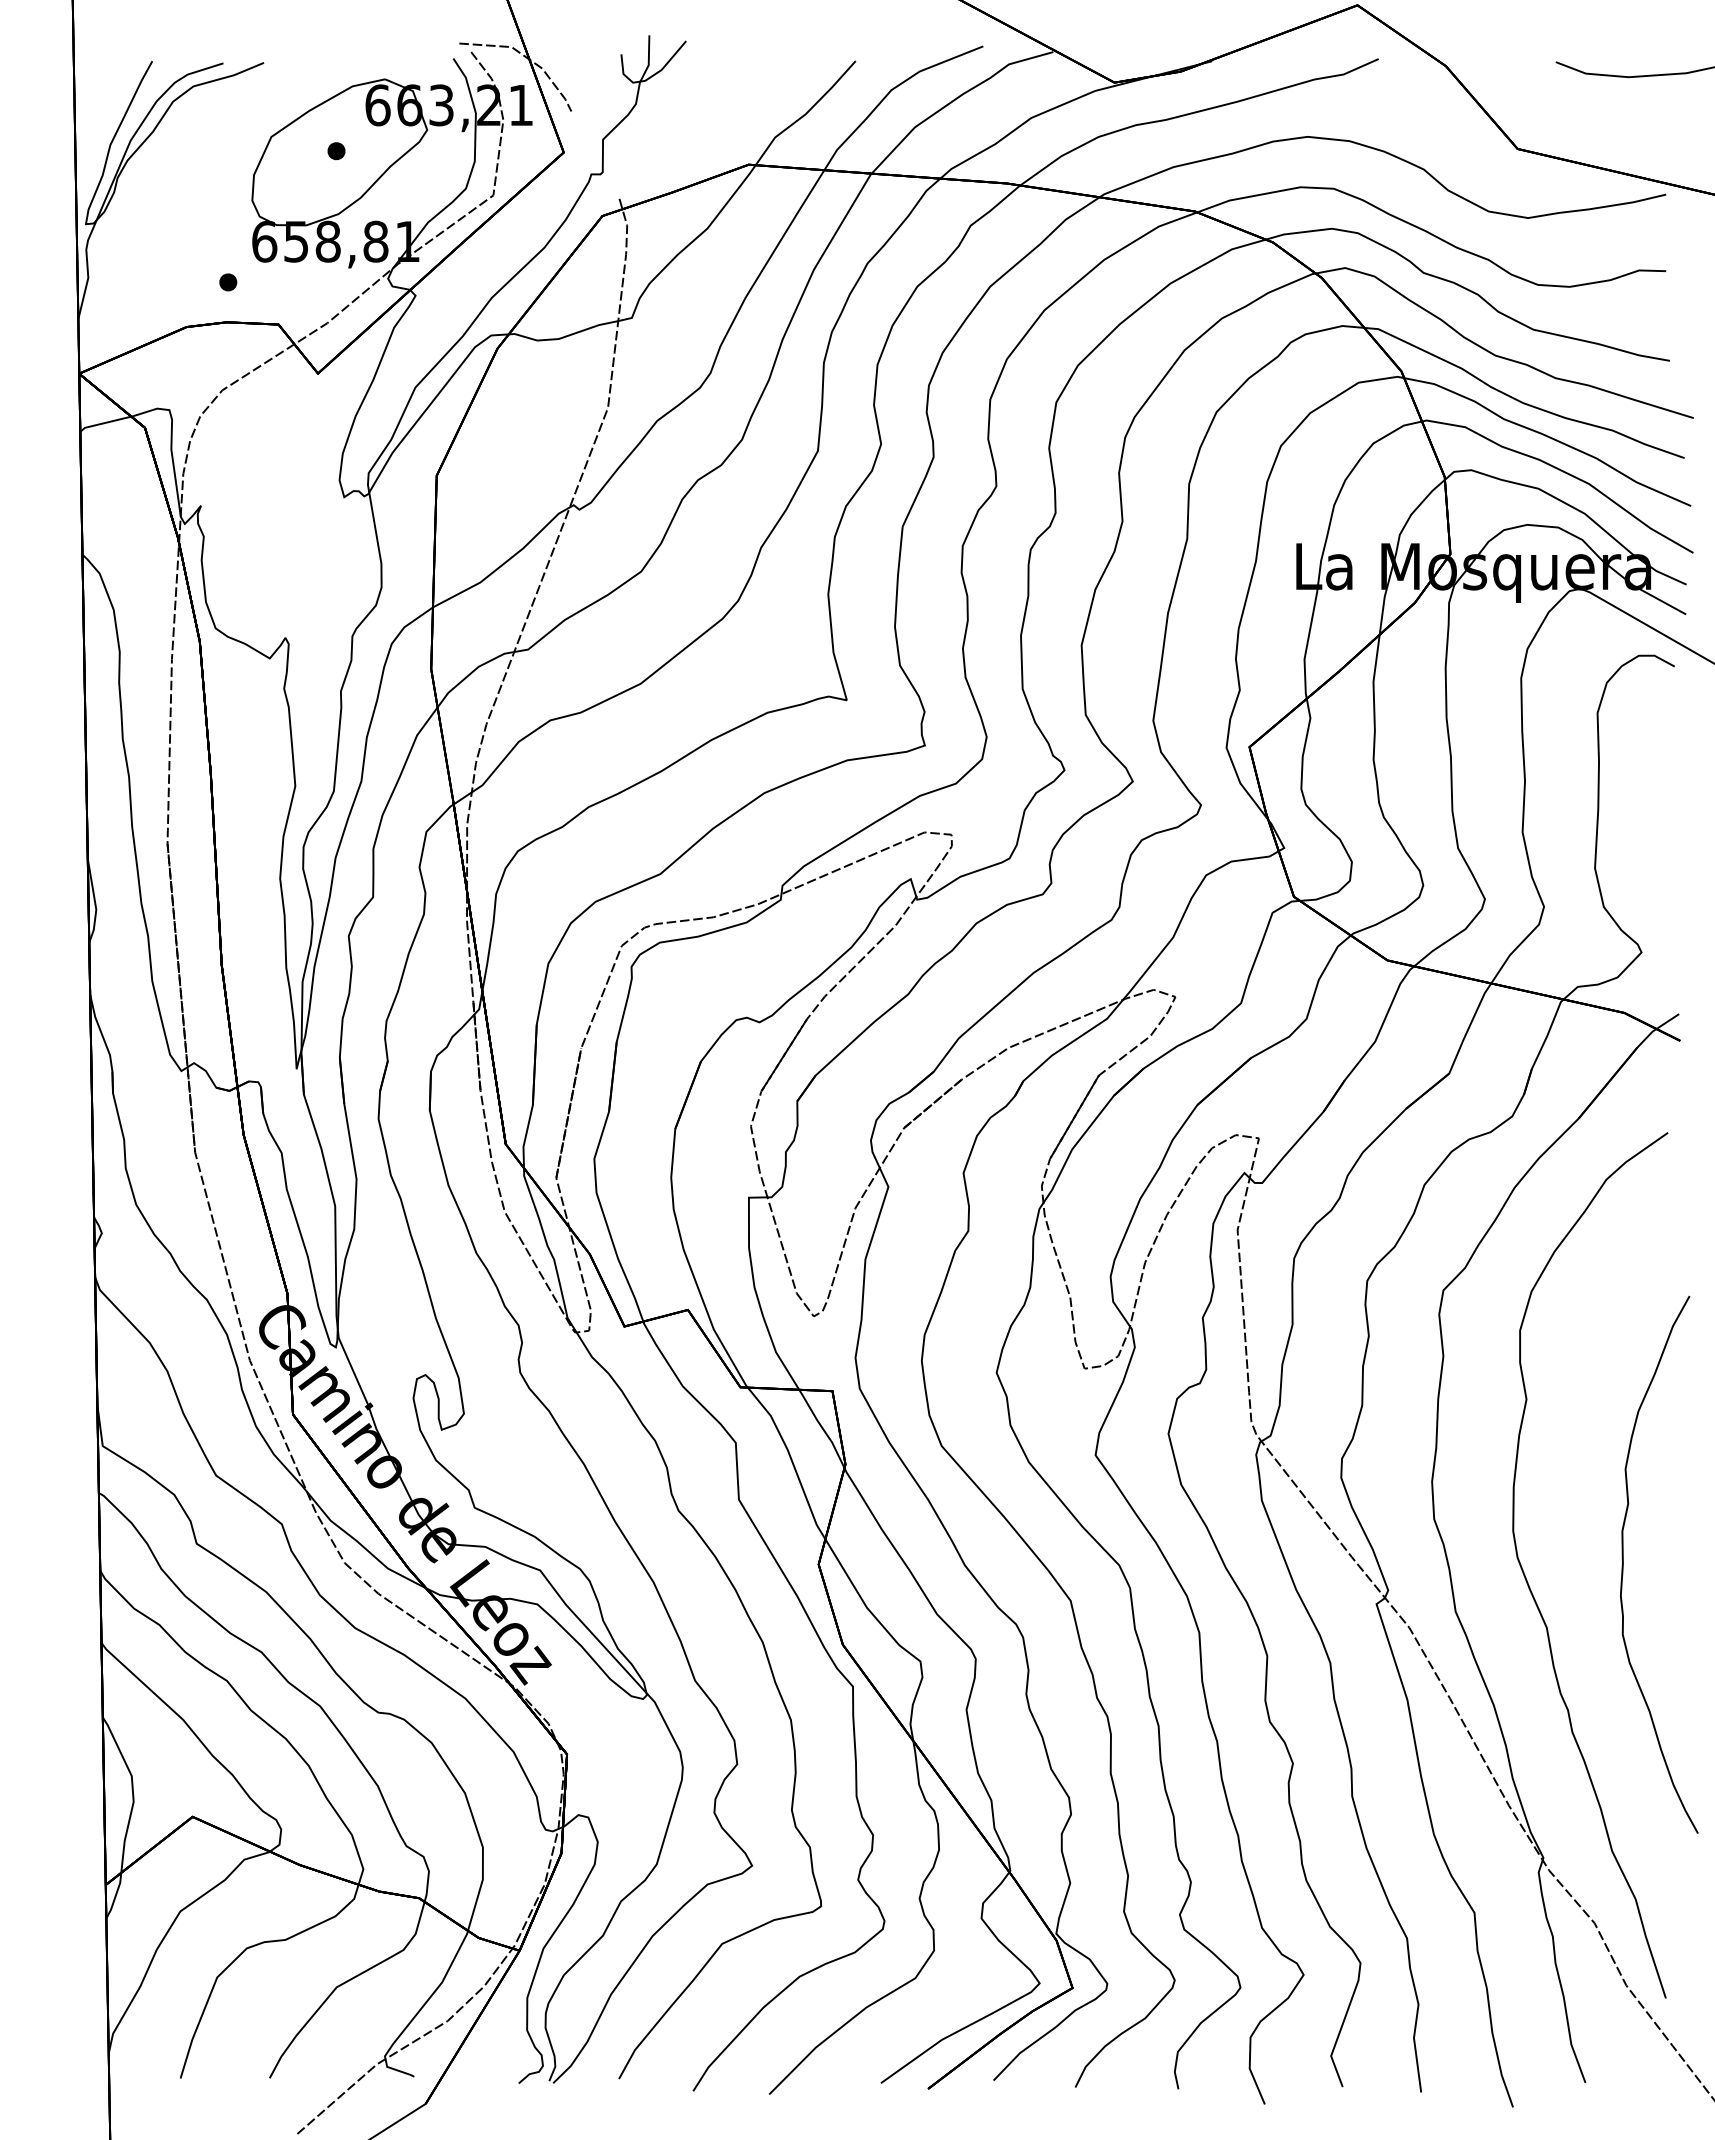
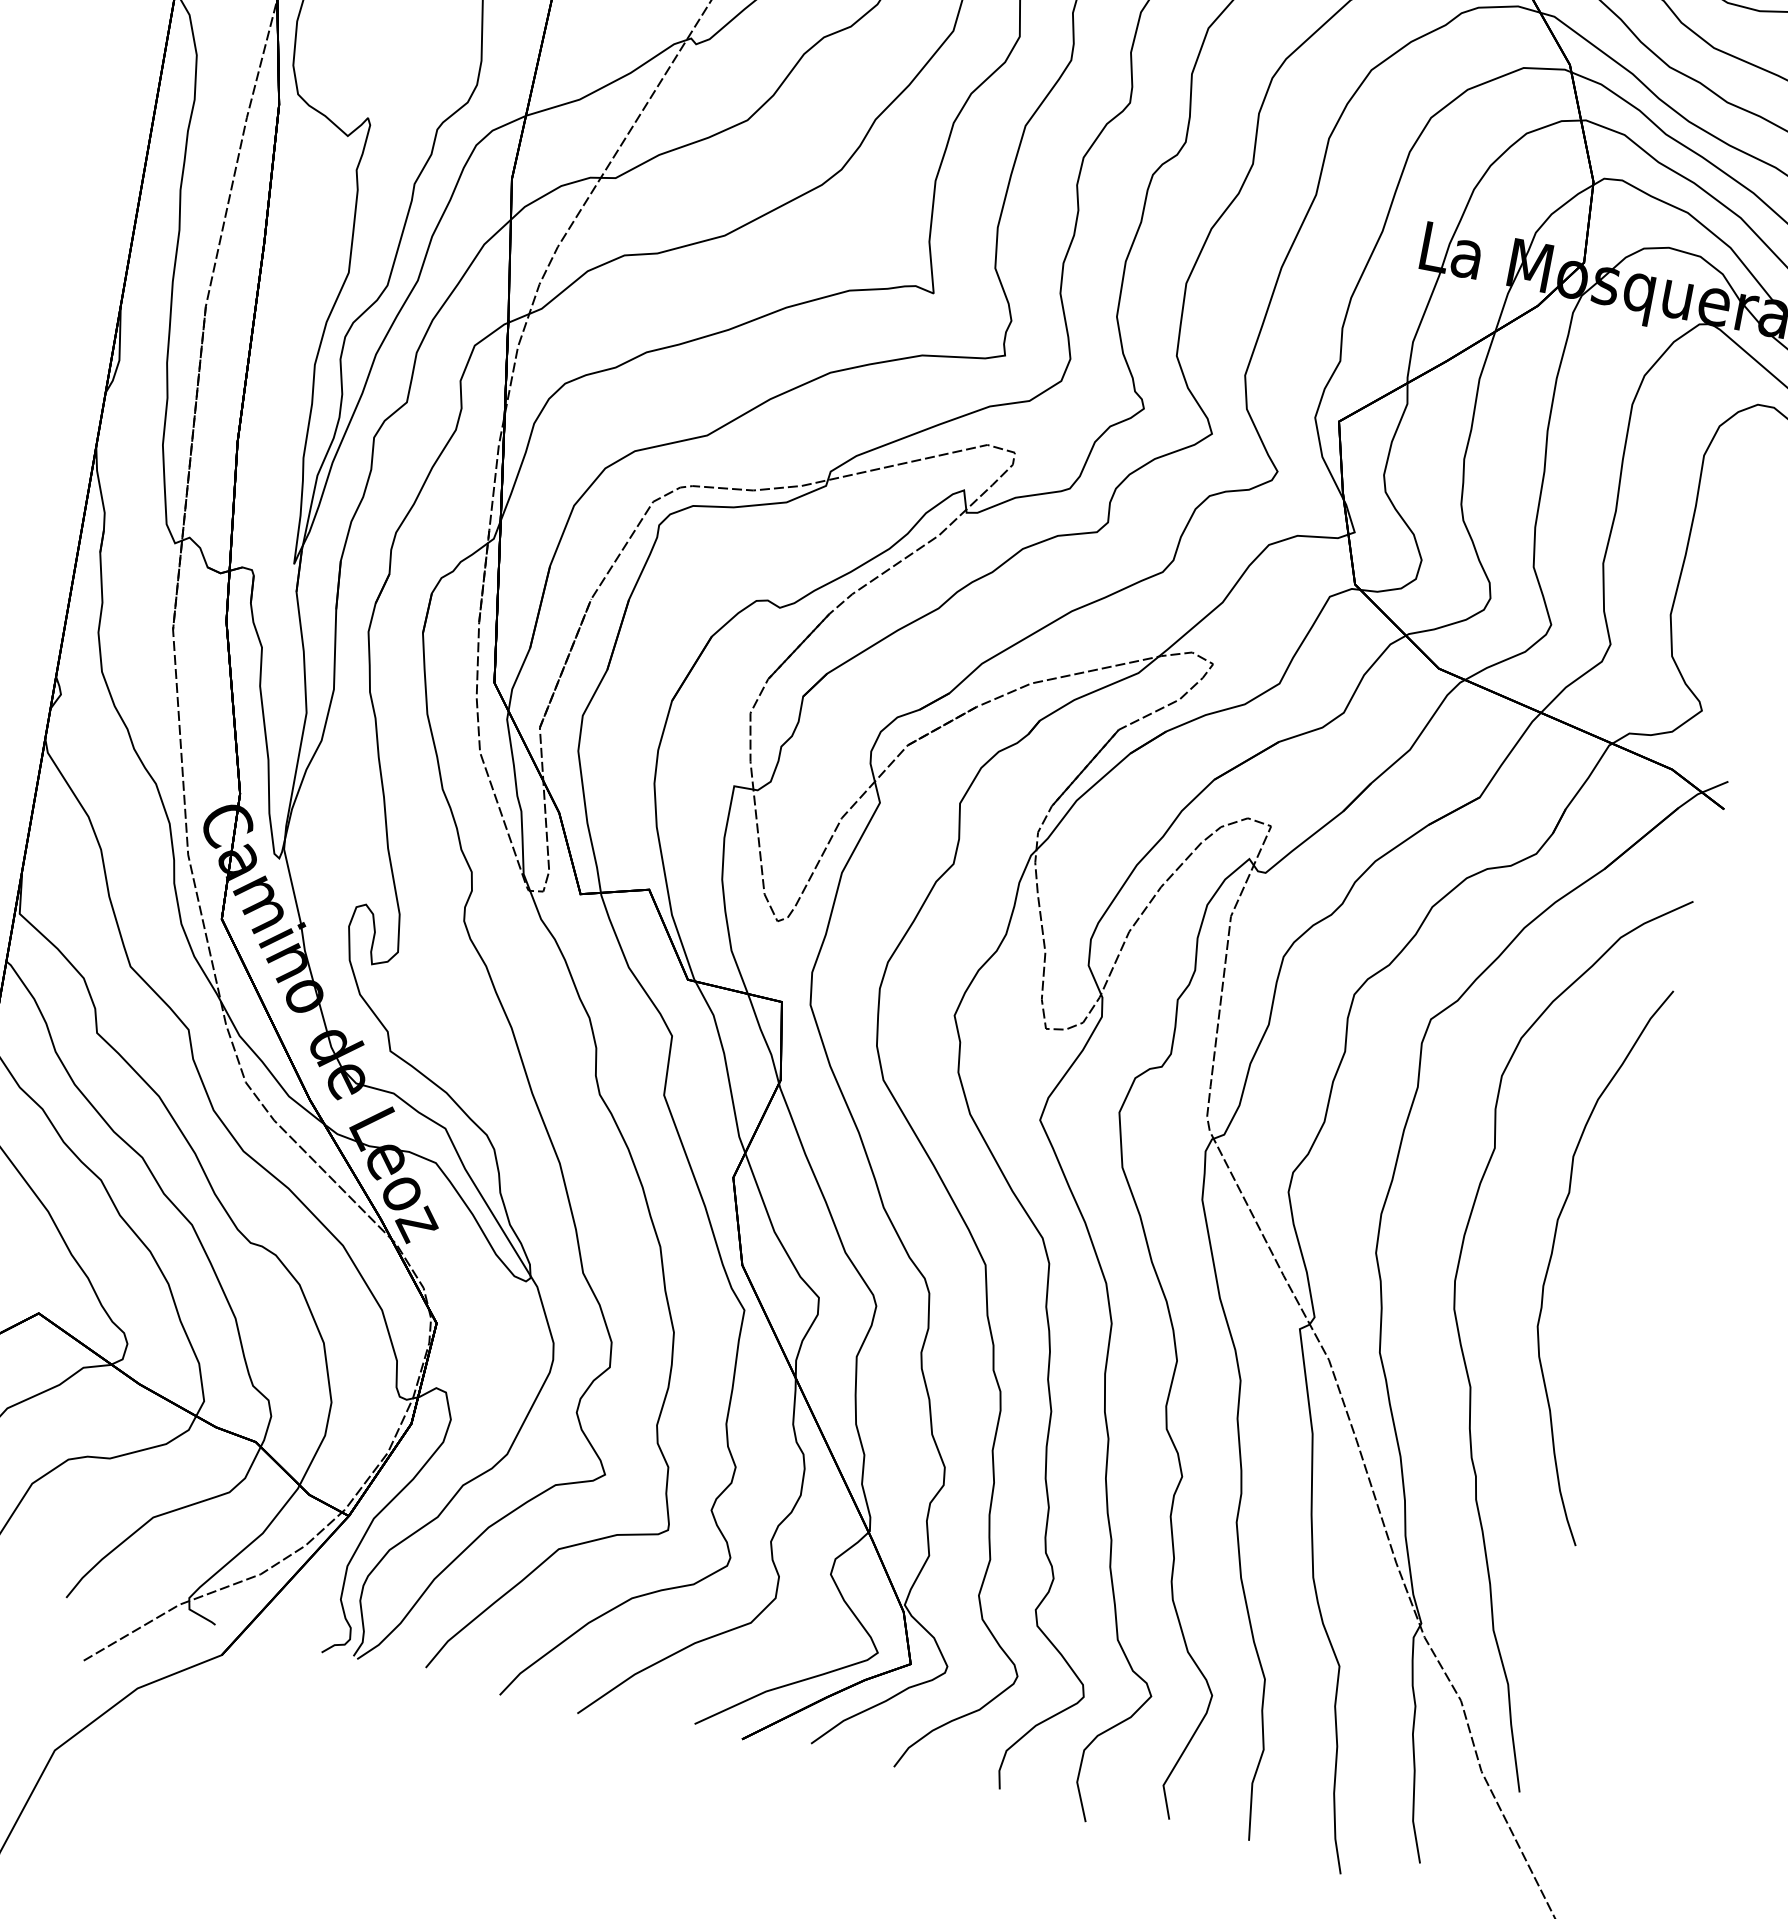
curve: (1623, 1564) -> (1552, 1254), moved

